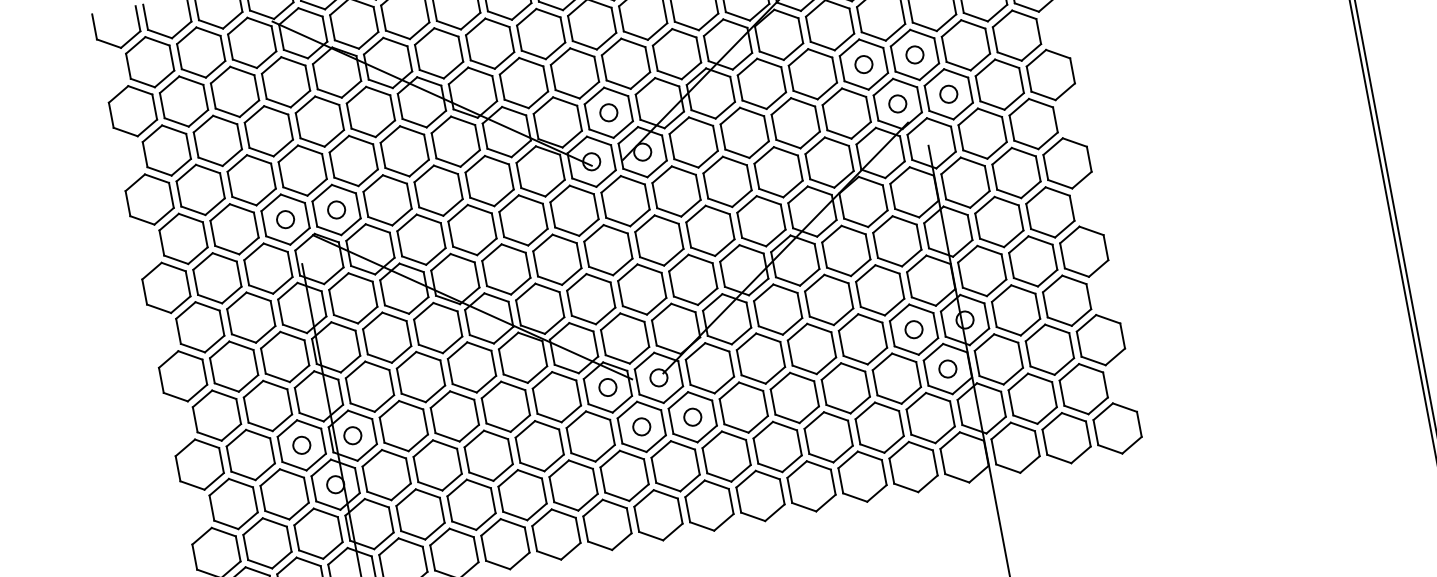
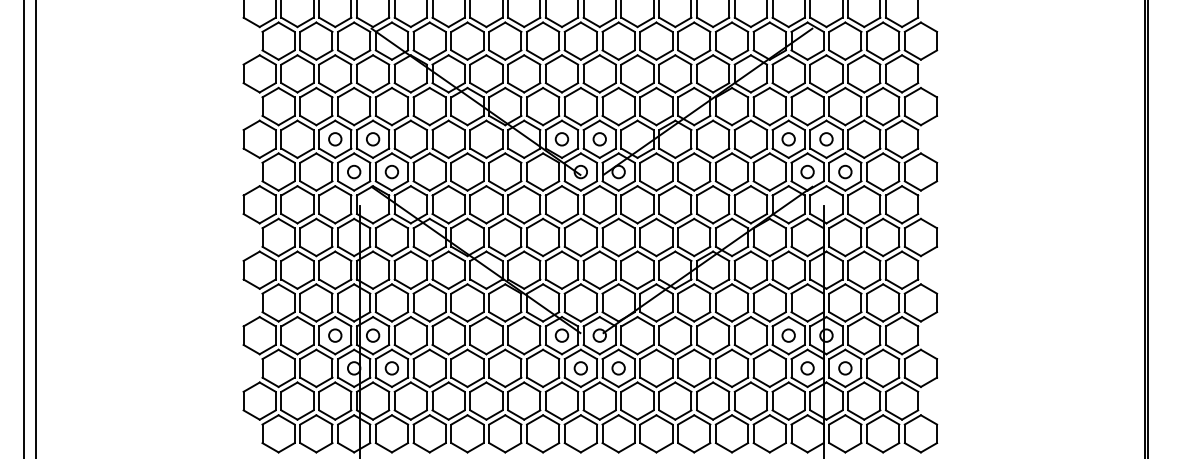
circle: (557, 122) -> (561, 139), added
circle: (303, 170) -> (373, 139), added
circle: (252, 180) -> (335, 139), added
circle: (999, 359) -> (845, 368), added
circle: (386, 475) -> (391, 368), added

